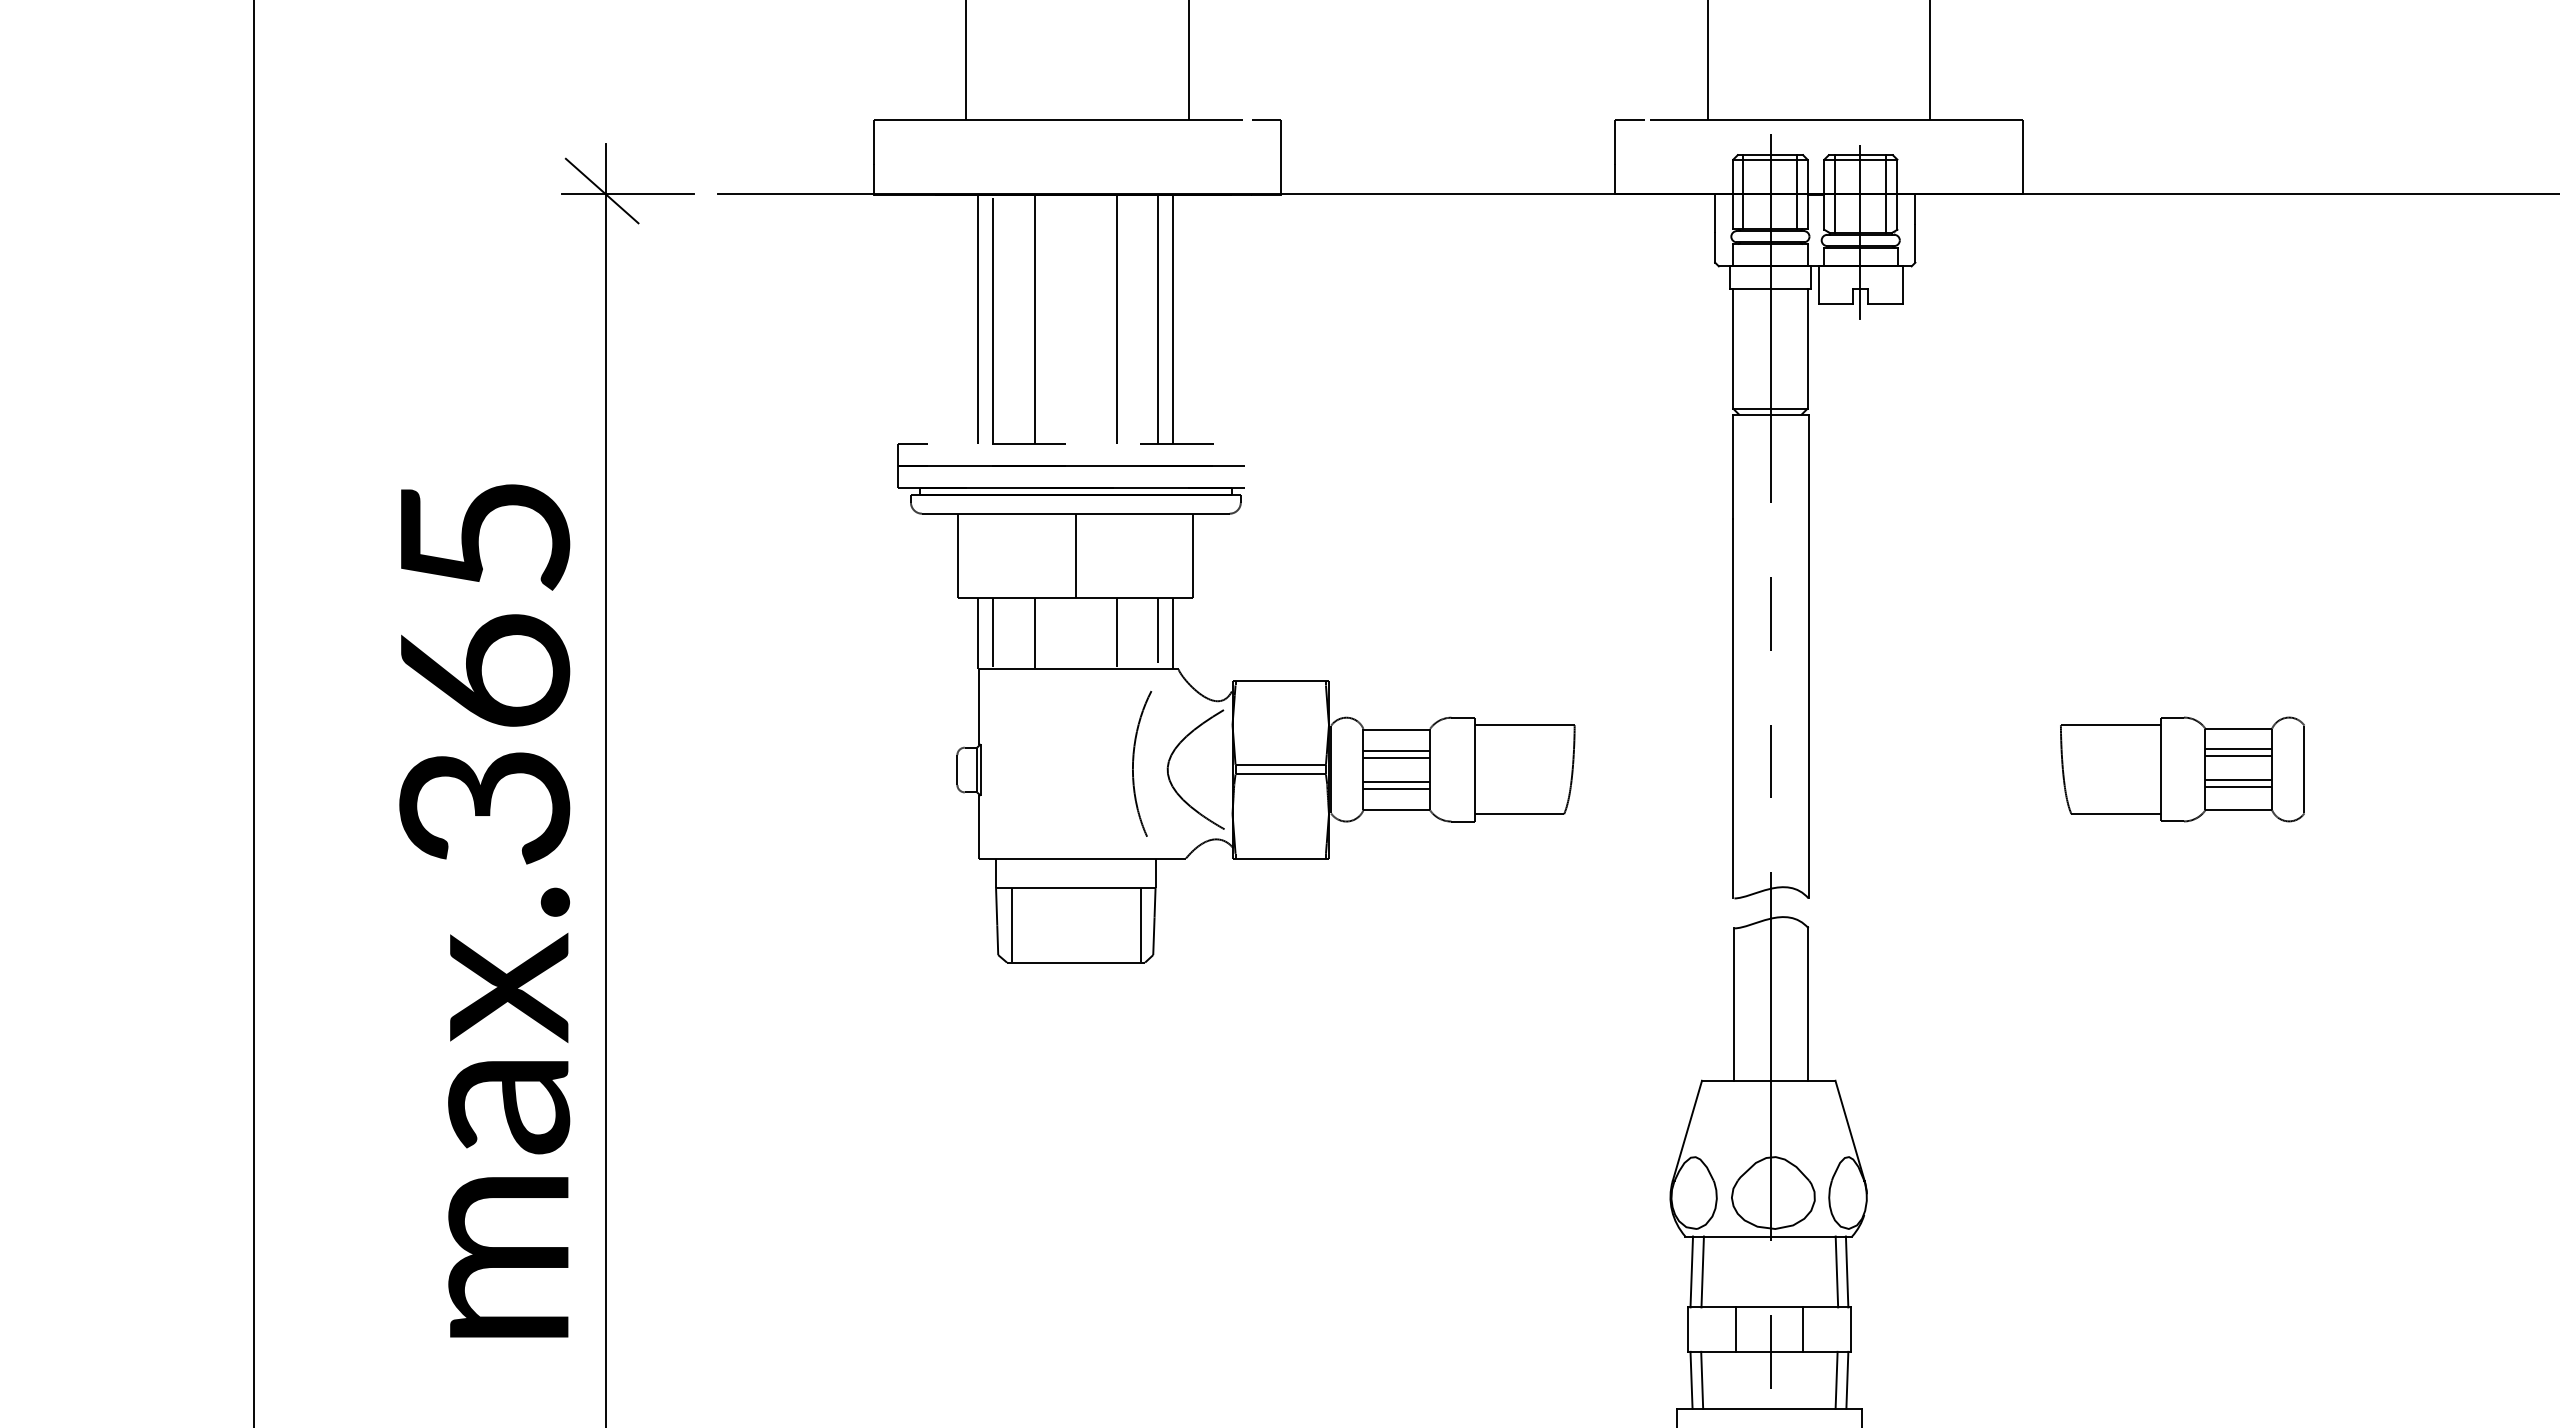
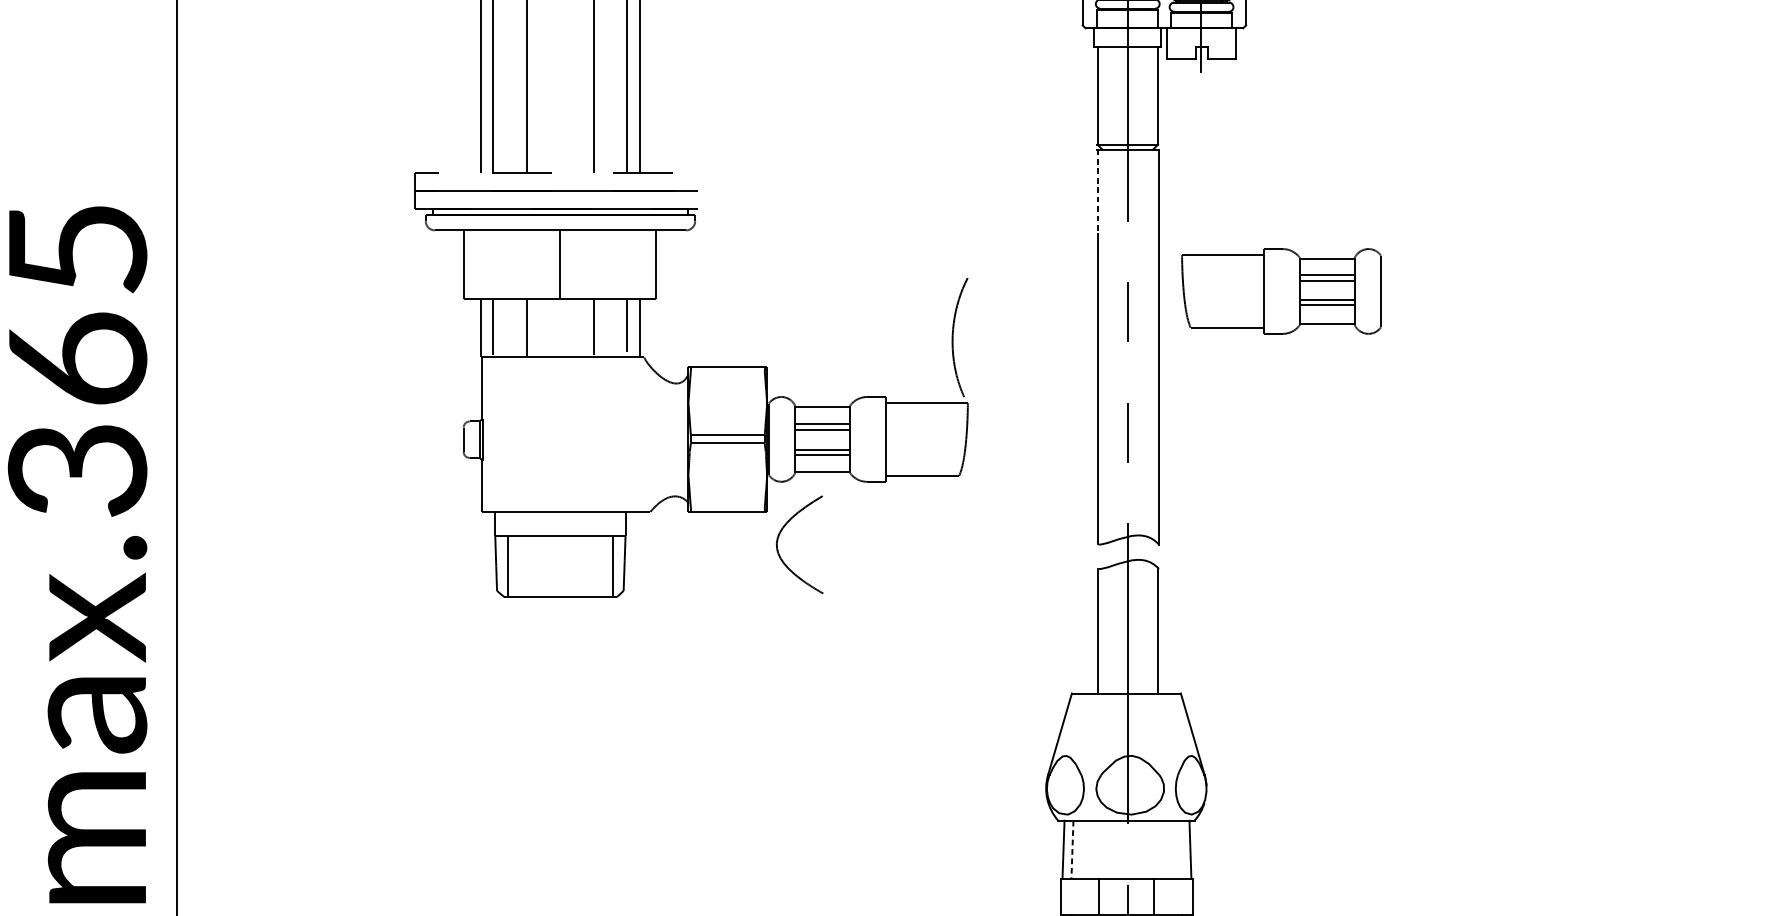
line: (1733, 467) -> (1097, 192), solid -> dashed
part: (1134, 760) -> (953, 334), moved
part: (1169, 764) -> (778, 540), moved
part: (2182, 769) -> (1281, 291), moved
line: (1836, 1271) -> (1181, 849), removed
line: (1702, 1272) -> (1072, 850), solid -> dashed

